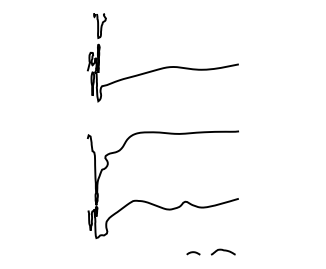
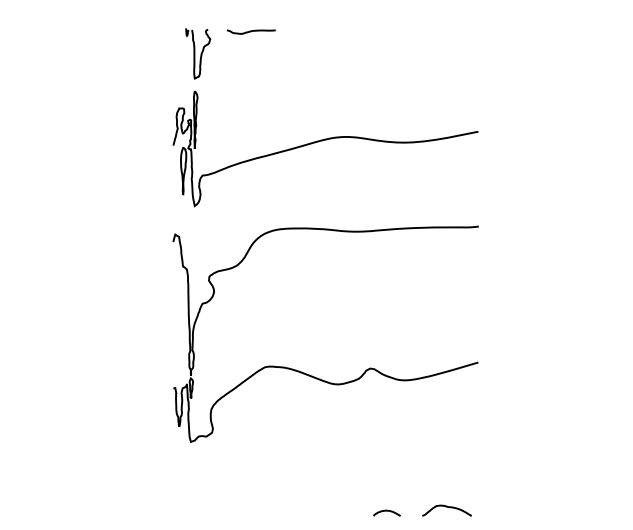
line: (126, 14) -> (251, 31), added
part: (156, 204) -> (312, 374), moved

